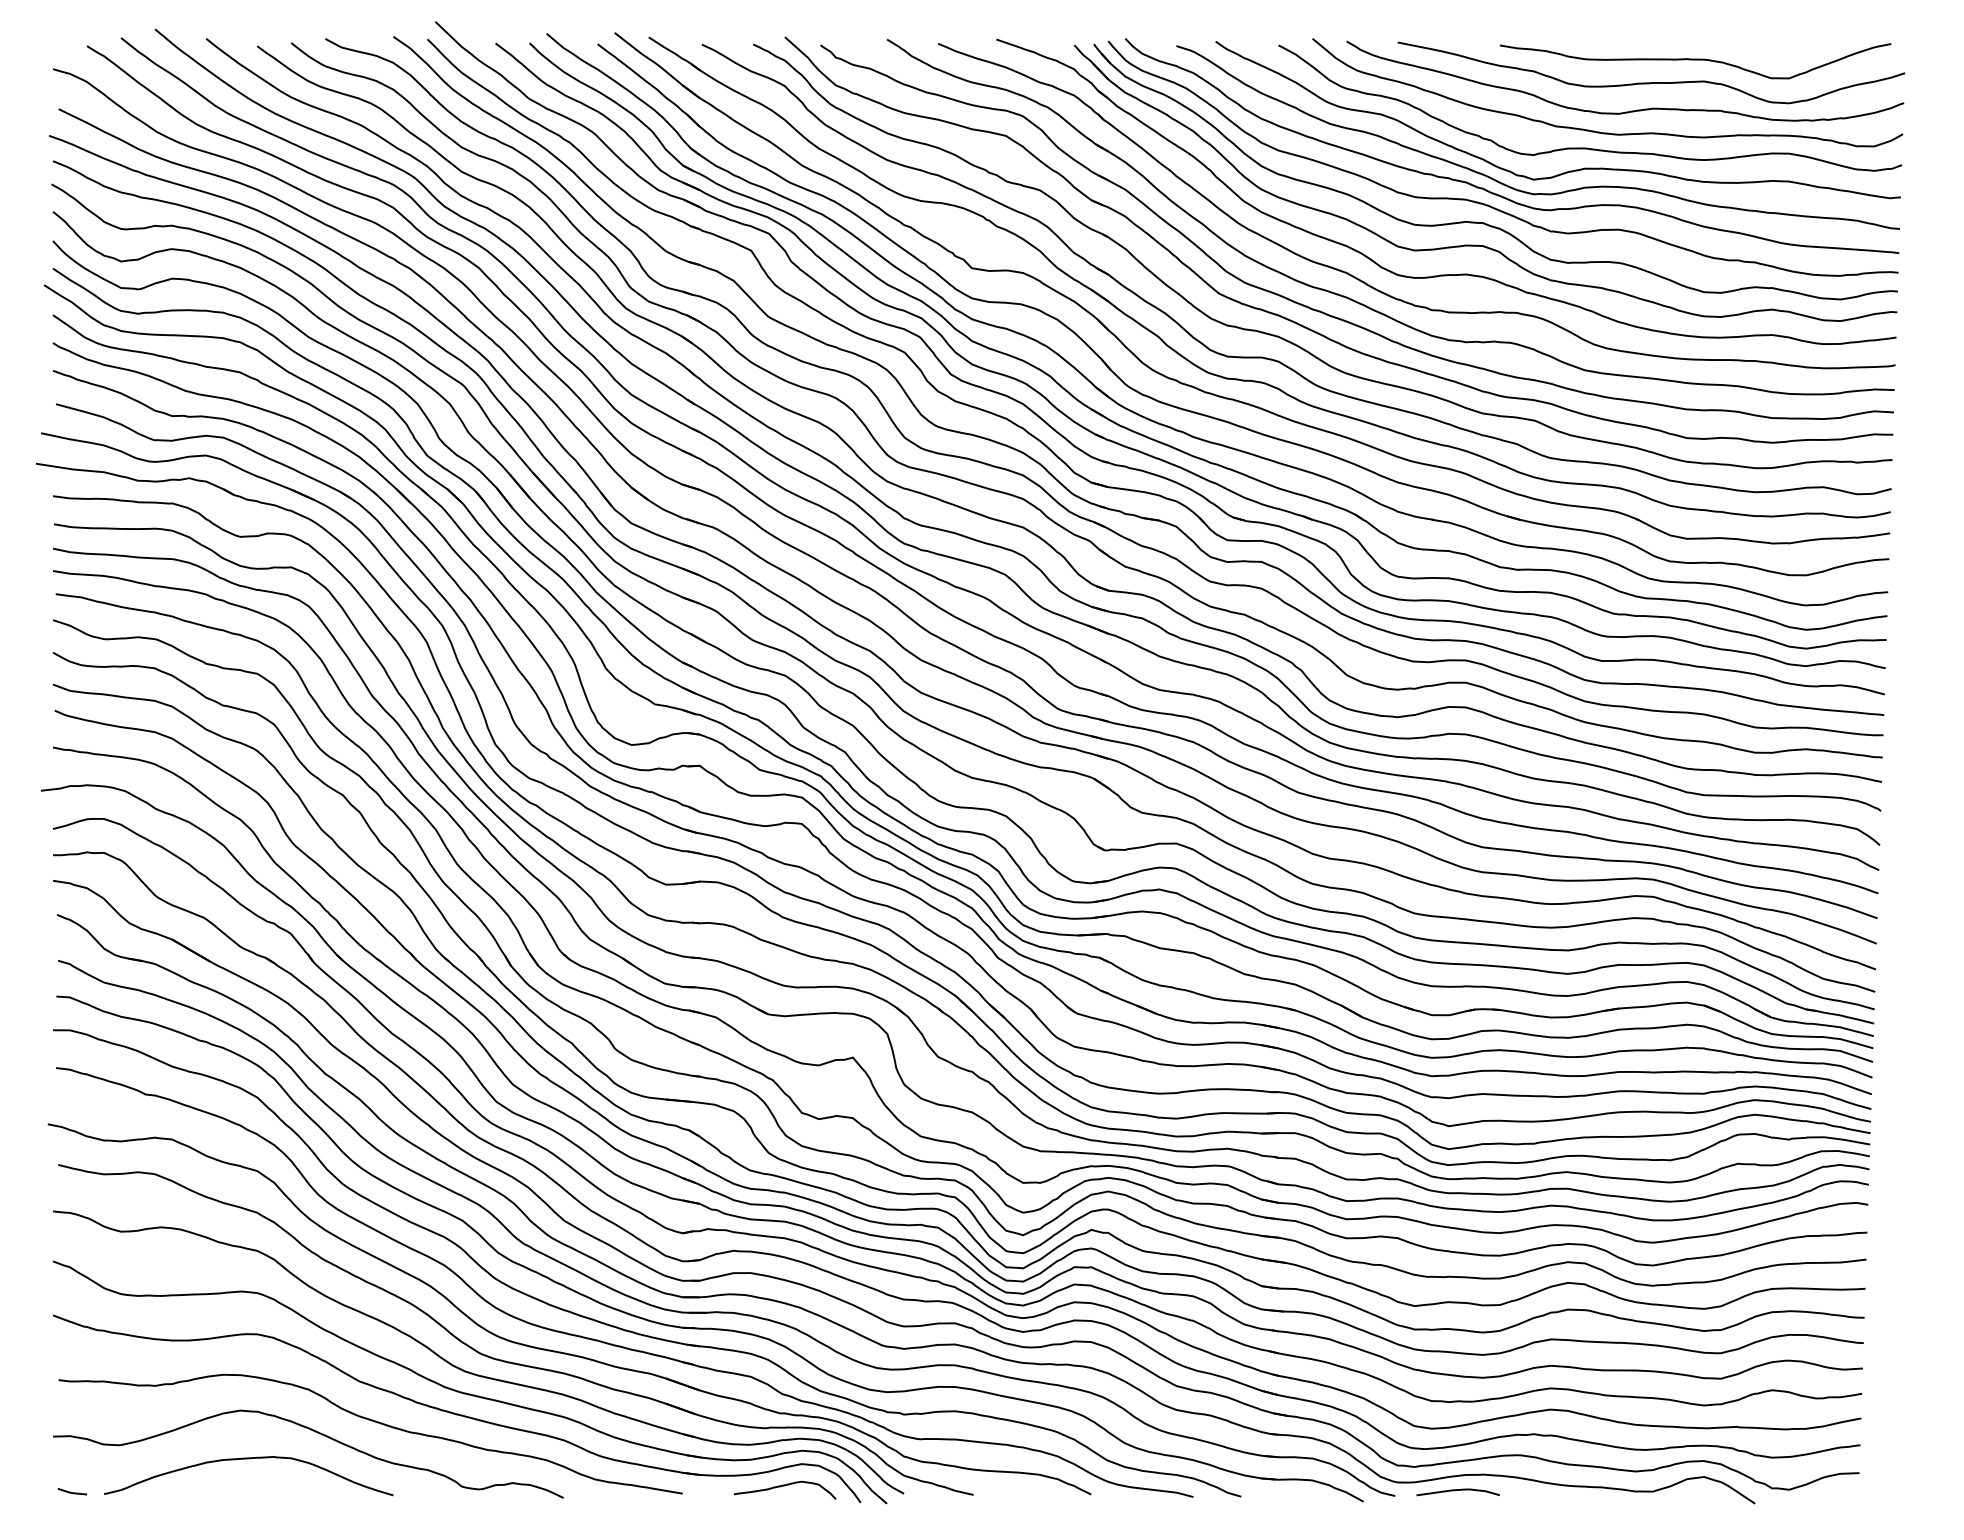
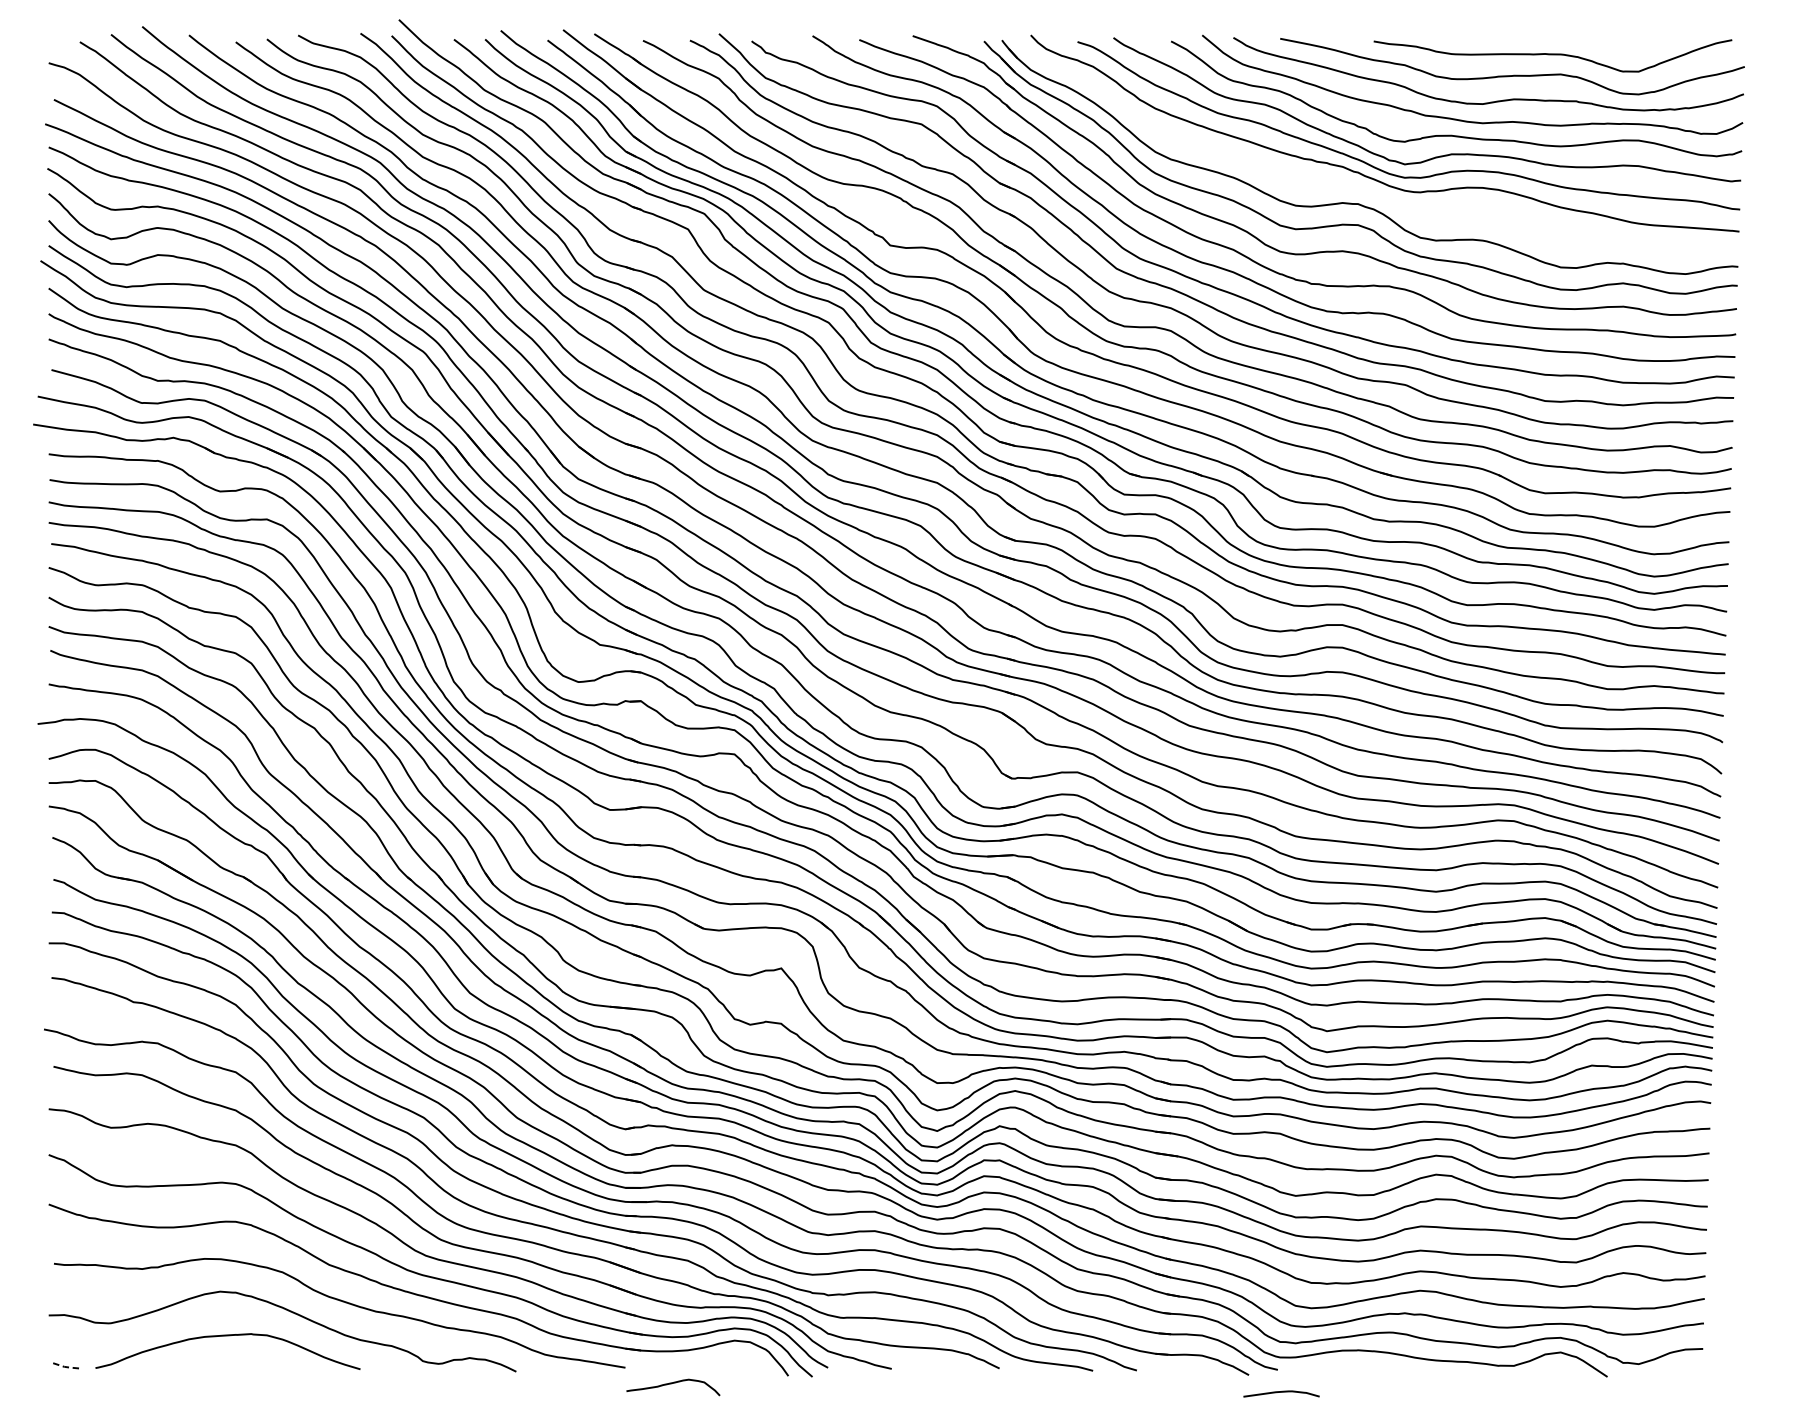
curve: (1488, 204) -> (1363, 187), removed
curve: (784, 1486) -> (672, 1384), moved
curve: (1457, 1490) -> (1280, 1392), moved
line: (72, 1493) -> (66, 1367), solid -> dashed

